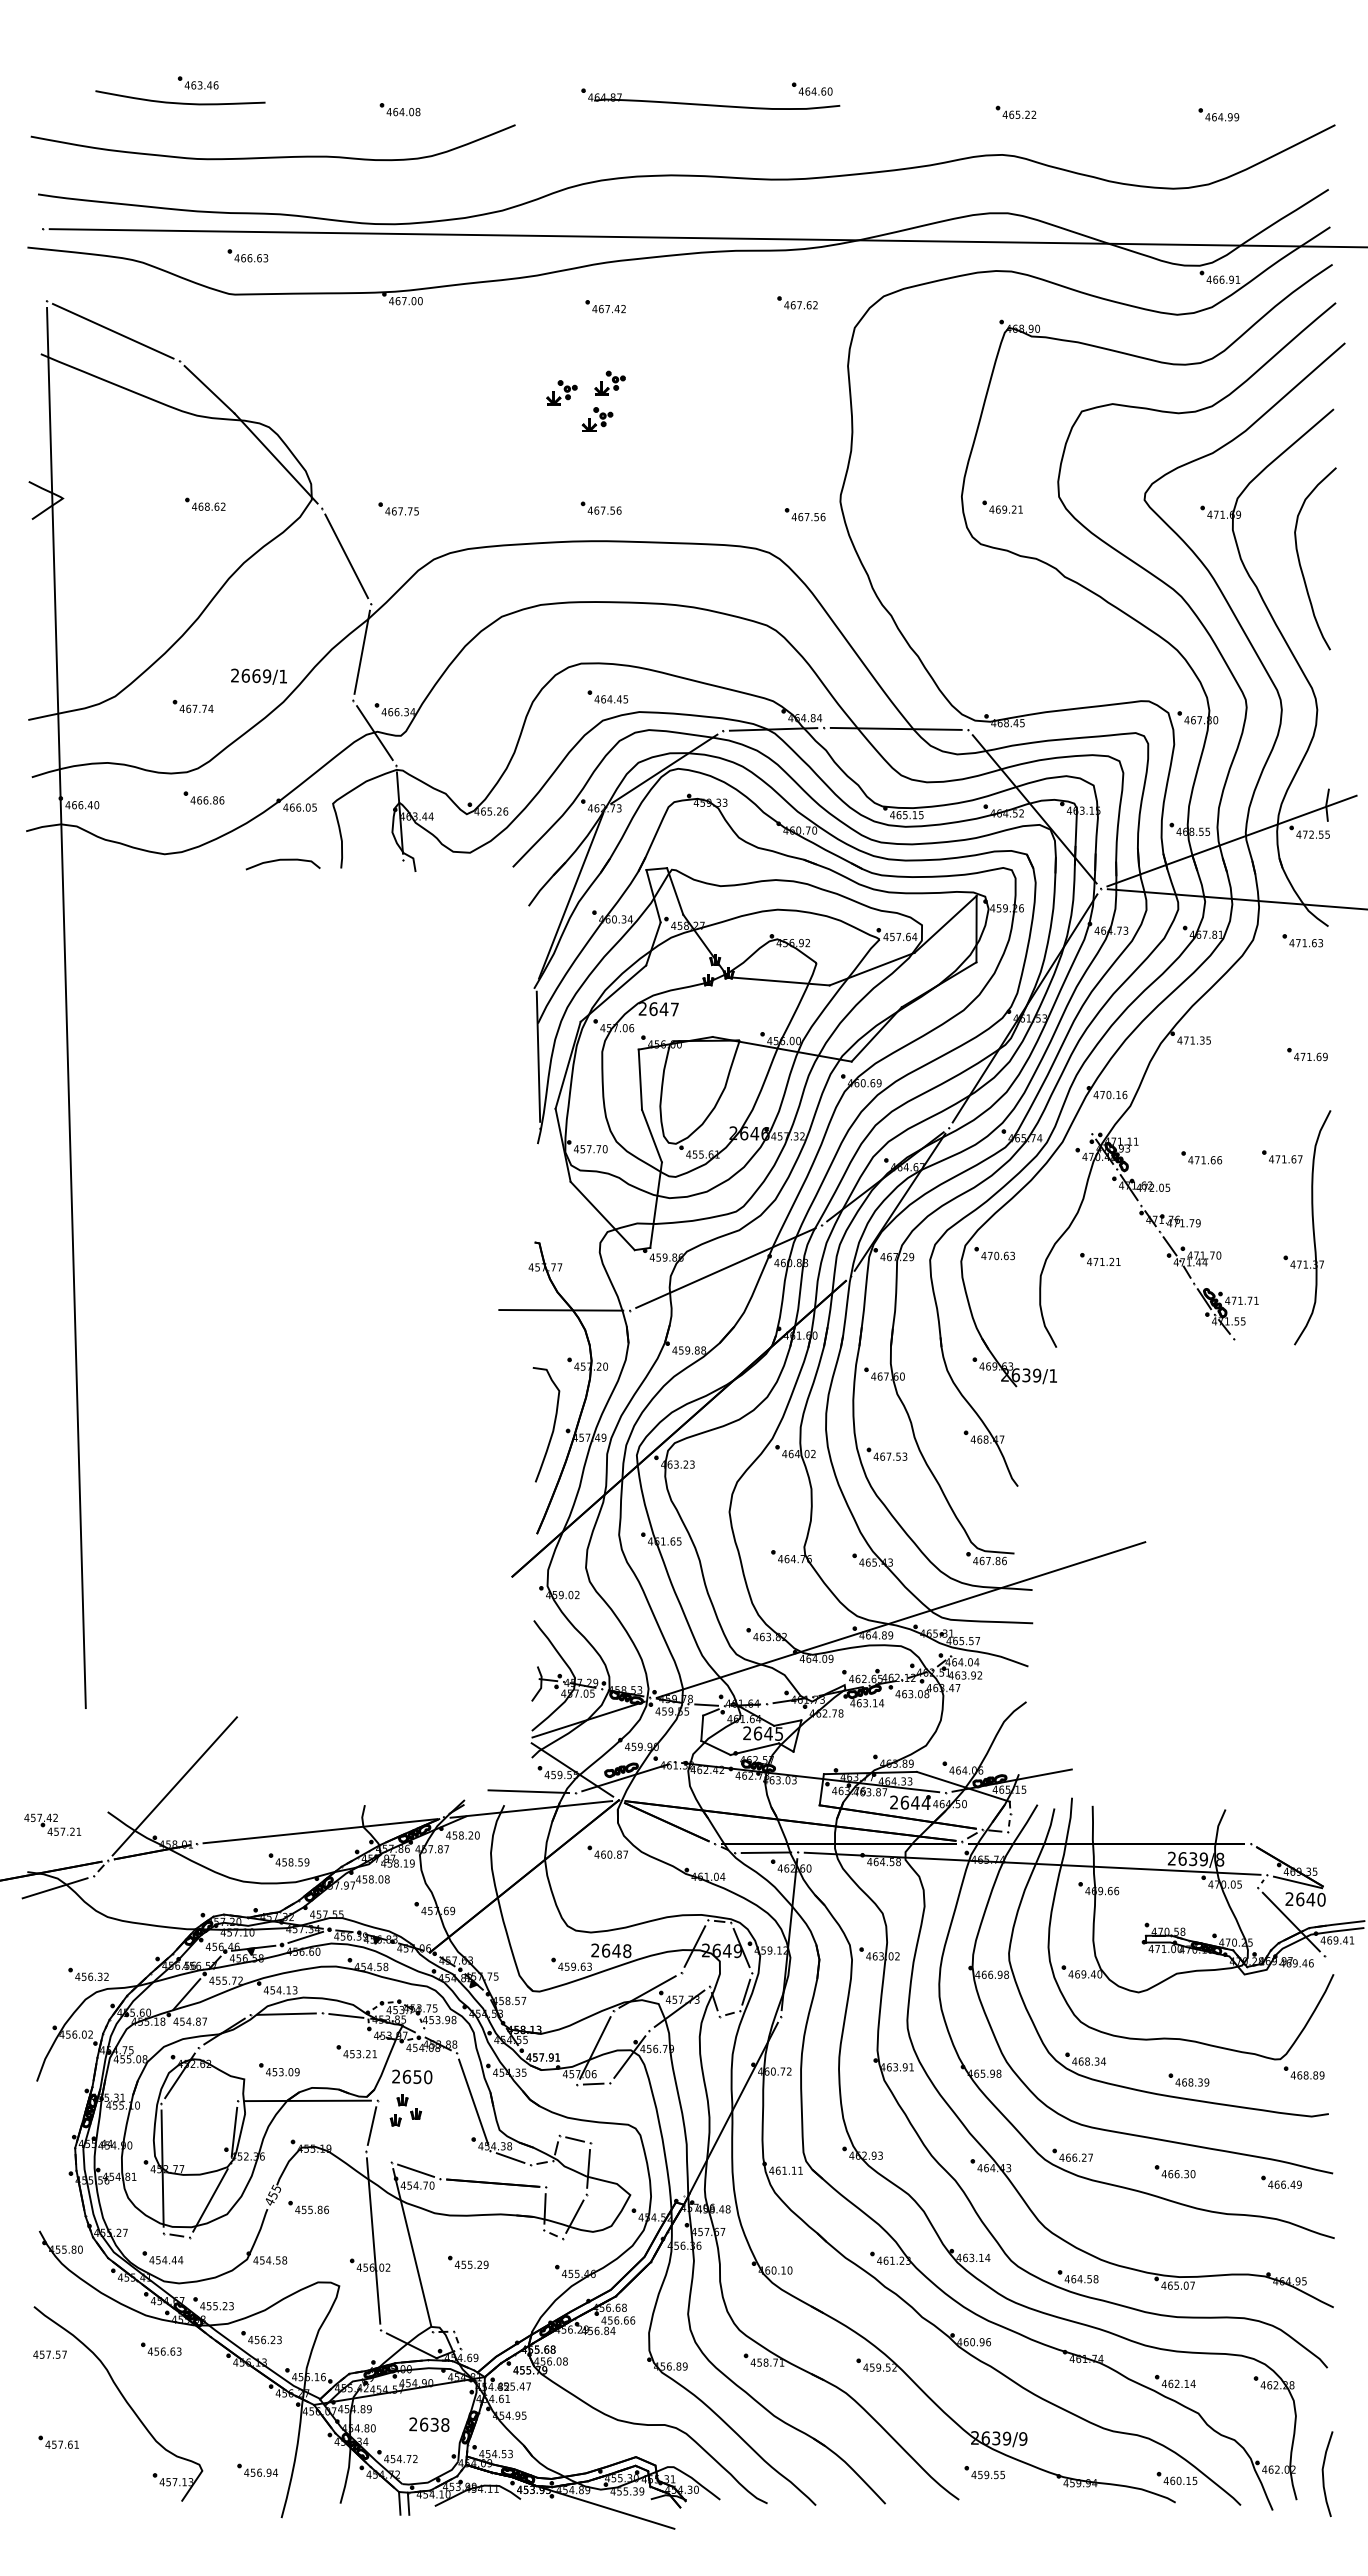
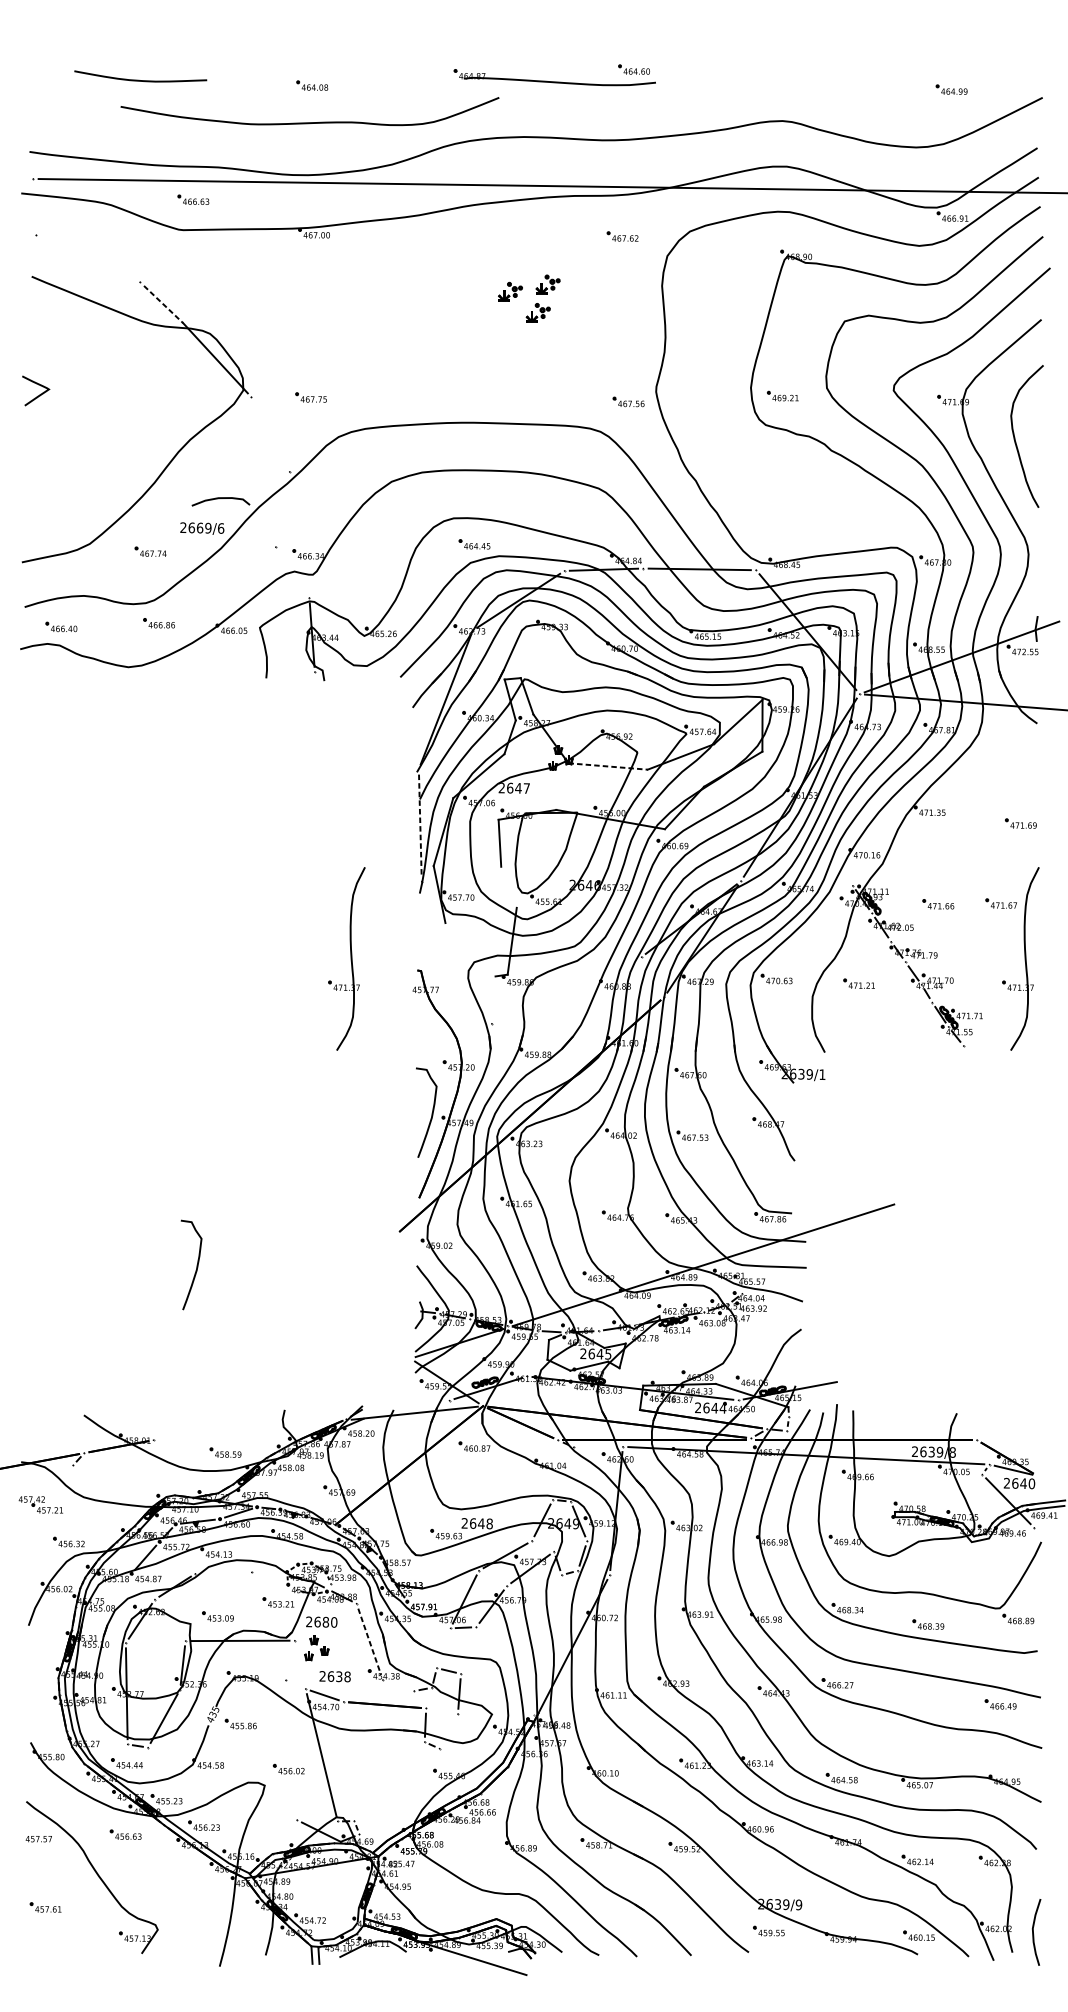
part: (197, 82) -> (154, 64), removed
part: (1015, 111) -> (792, 87), removed
curve: (272, 156) -> (309, 122), moved
part: (605, 306) -> (472, 239), removed
line: (112, 330) -> (87, 258), removed
line: (210, 390) -> (164, 305), solid -> dashed
part: (595, 395) -> (536, 294), moved
part: (205, 503) -> (160, 393), removed
part: (600, 507) -> (468, 396), removed
line: (346, 556) -> (270, 434), removed
line: (361, 651) -> (282, 508), removed
text: (283, 676) -> (221, 528), 2669/1 -> 2669/6
line: (374, 733) -> (292, 572), removed
curve: (282, 860) -> (220, 498), moved
part: (1302, 940) -> (1017, 734), removed
line: (778, 981) -> (607, 766), solid -> dashed
line: (66, 1007) -> (51, 786), removed
line: (538, 1057) -> (420, 825), solid -> dashed
line: (651, 1135) -> (508, 886), removed
line: (602, 1215) -> (470, 949), removed
part: (444, 1227) -> (346, 958), added
line: (725, 1267) -> (566, 989), removed
line: (561, 1310) -> (438, 1023), removed
curve: (252, 1619) -> (196, 1264), added
line: (174, 1786) -> (136, 1395), removed
line: (528, 1791) -> (412, 1399), removed
part: (52, 1824) -> (40, 1504), moved
line: (320, 1831) -> (250, 1430), removed
line: (766, 1852) -> (598, 1446), removed
line: (54, 1888) -> (42, 1474), removed
line: (286, 2013) -> (223, 1572), removed
line: (346, 2015) -> (270, 1574), removed
text: (417, 2076) -> (325, 1621), 2650 -> 2680
line: (473, 2102) -> (369, 1642), solid -> dashed
line: (371, 2125) -> (289, 1660), removed
line: (510, 2157) -> (398, 1685), removed
part: (1174, 2171) -> (917, 1696), removed
text: (272, 2194) -> (212, 1713), 455 -> 435
line: (574, 2216) -> (448, 1731), removed
line: (373, 2240) -> (291, 1749), removed
part: (468, 2261) -> (365, 1766), removed
text: (429, 2424) -> (335, 1676), moved
part: (257, 2469) -> (200, 1928), removed

